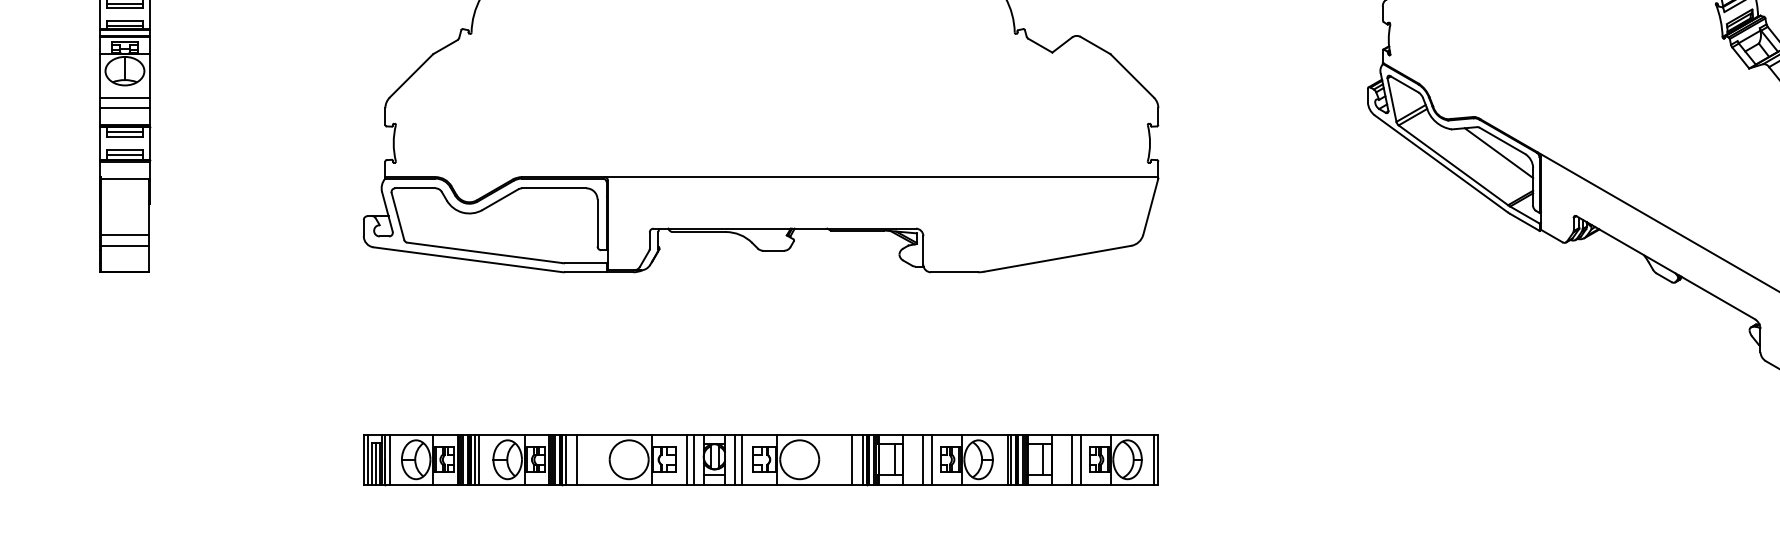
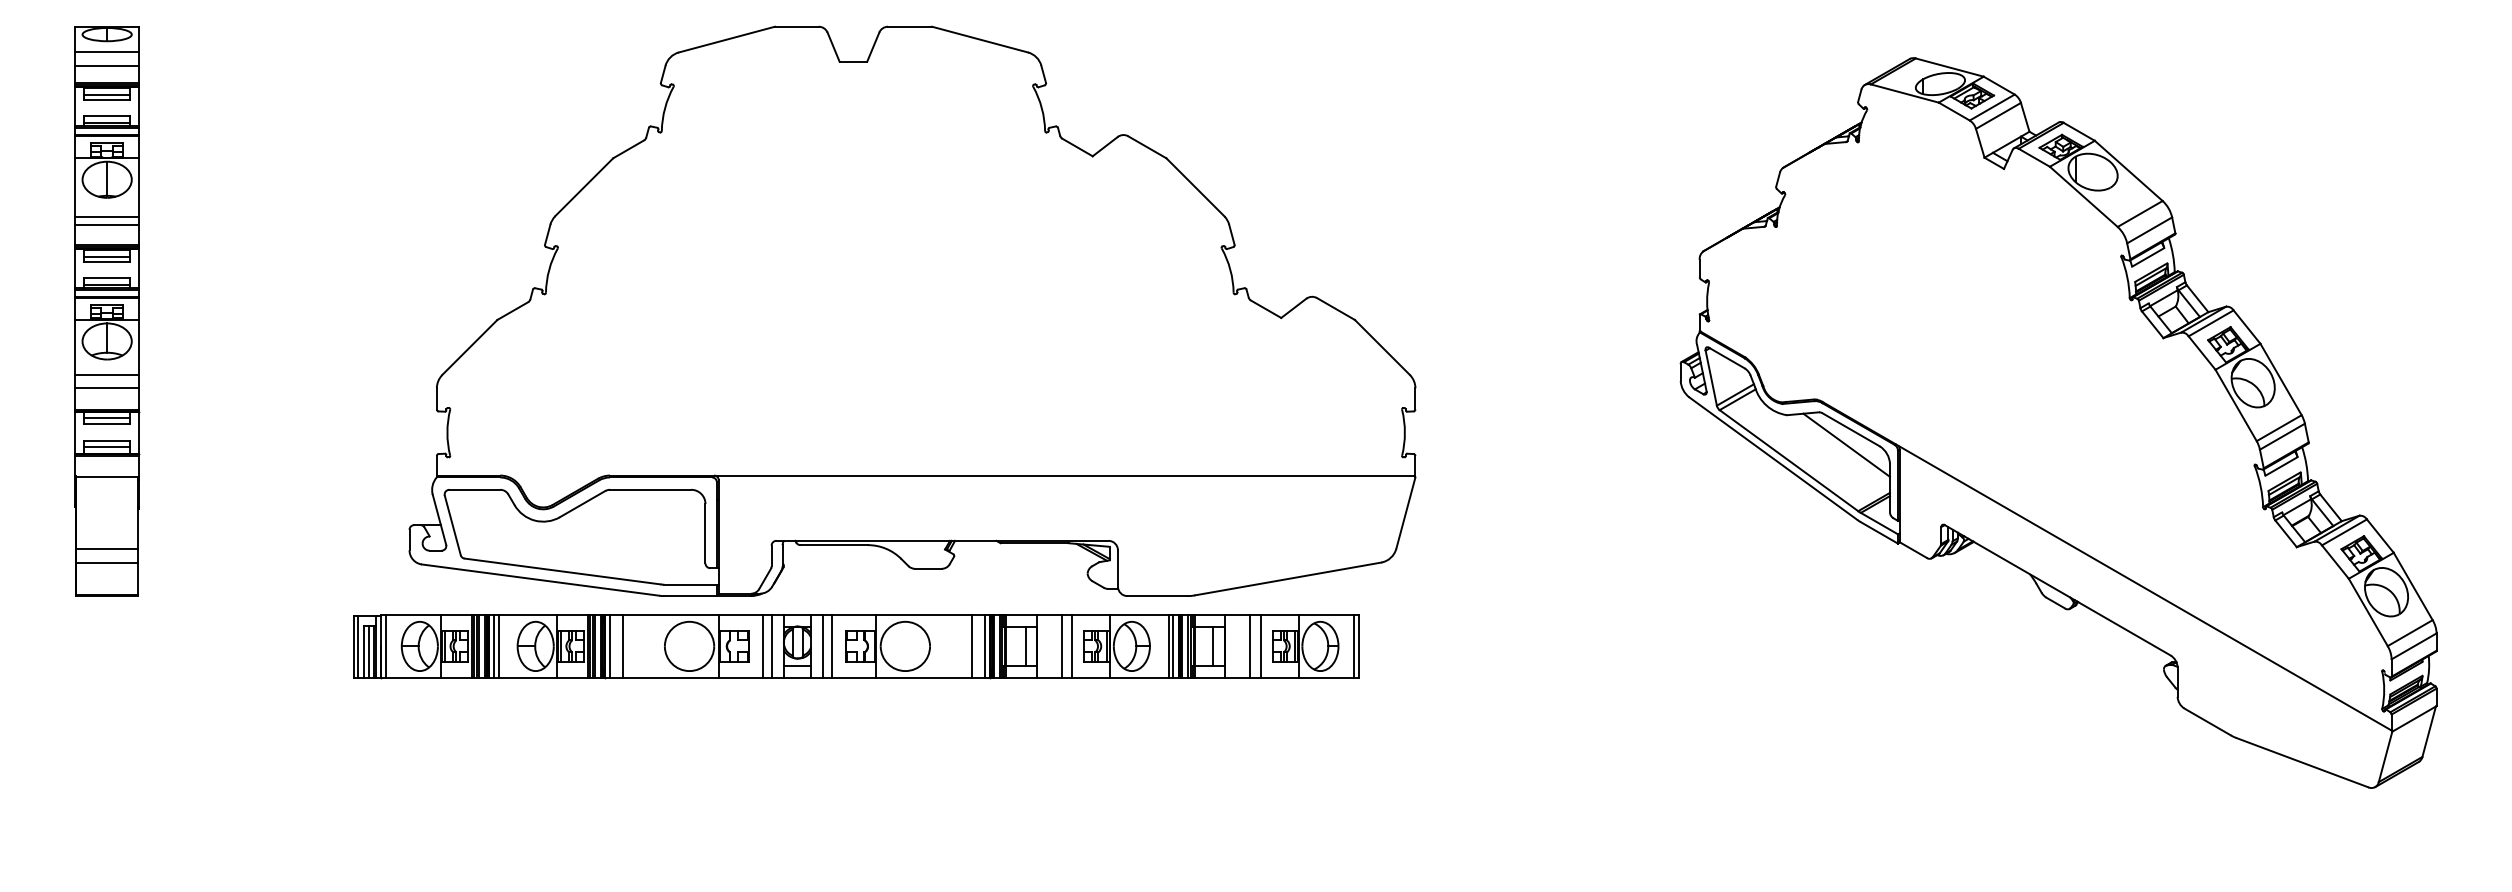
part: (761, 459) -> (856, 646), moved

